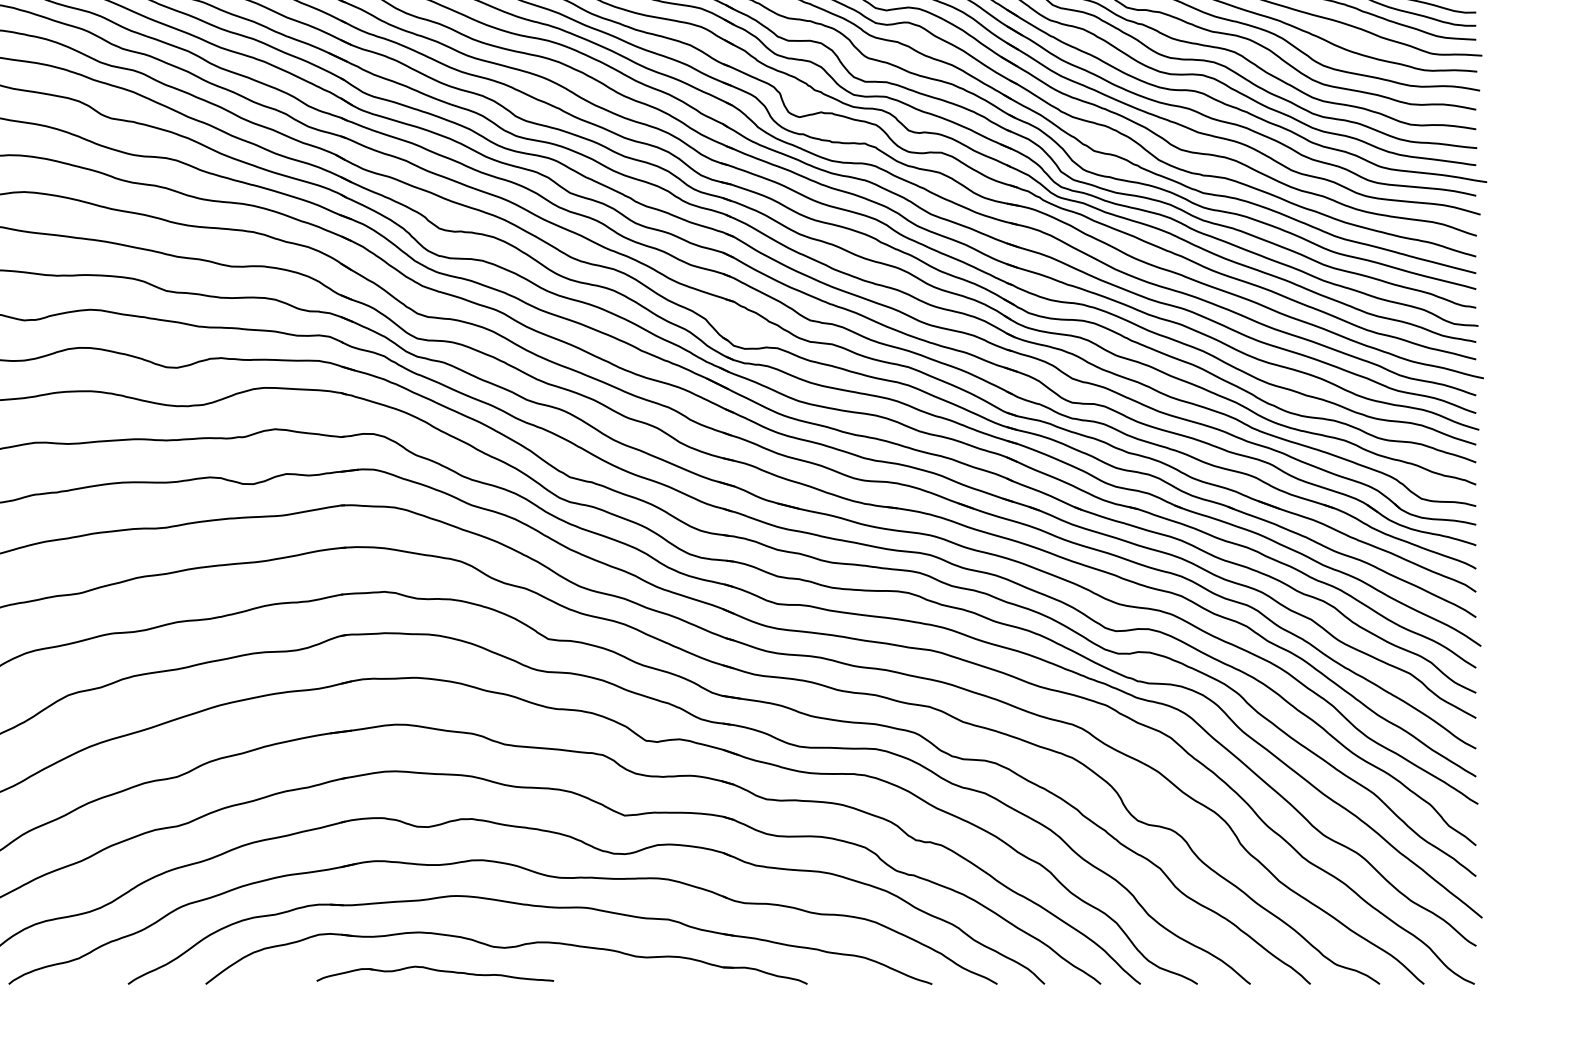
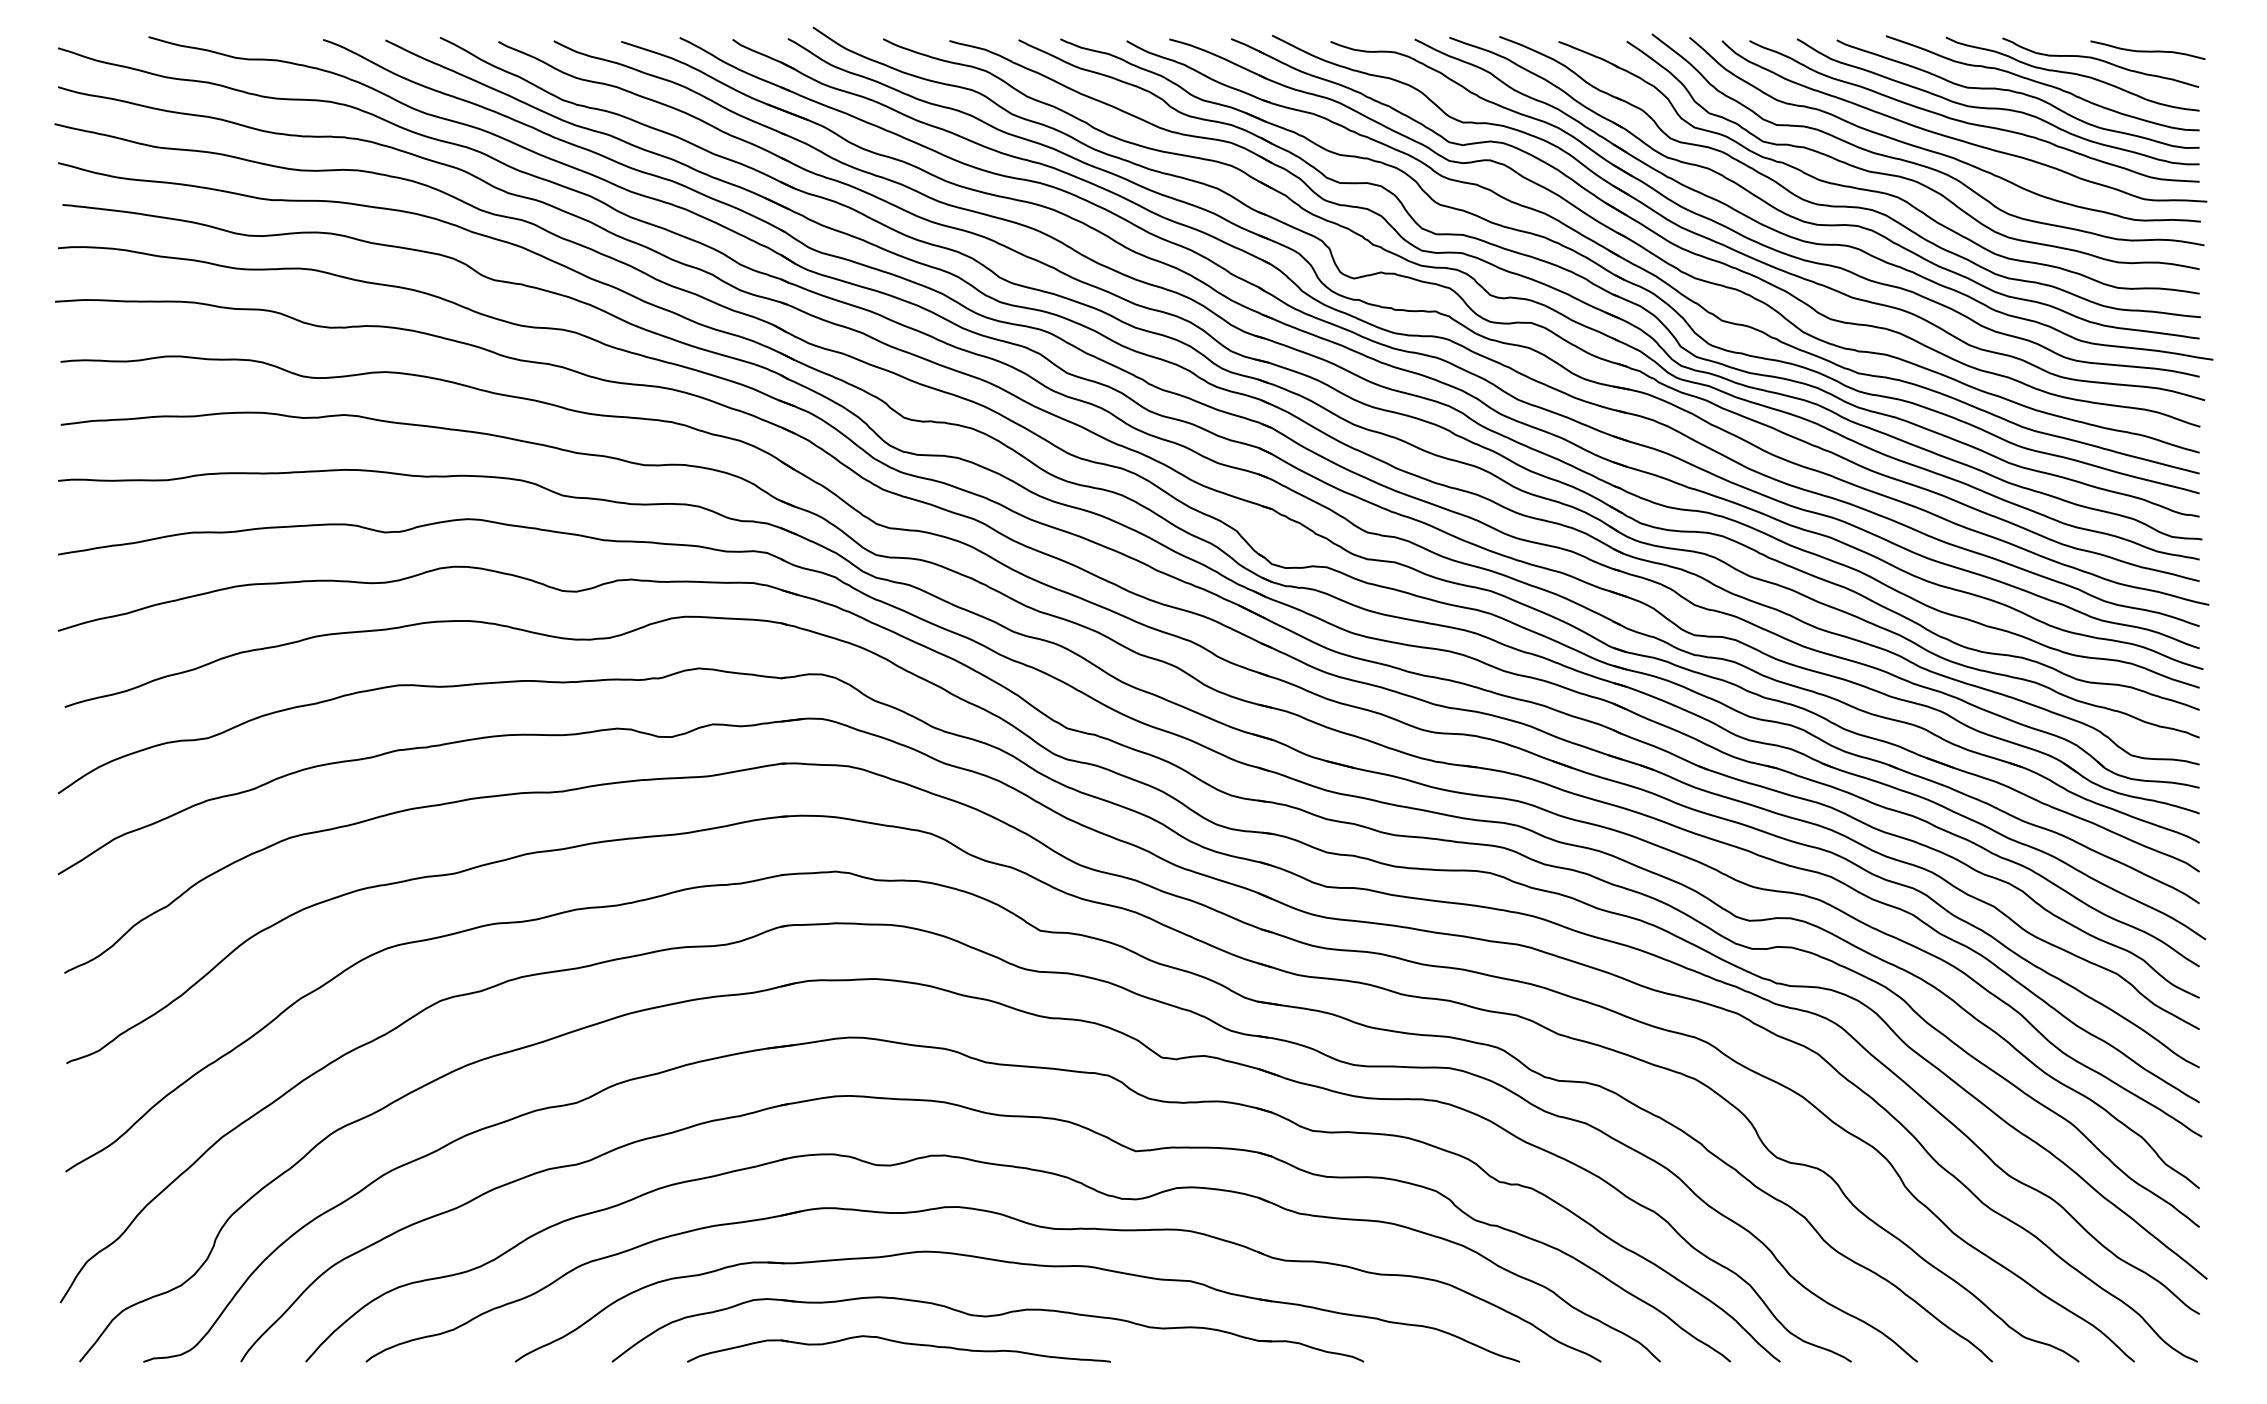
part: (434, 973) -> (898, 1348), size x1.43

